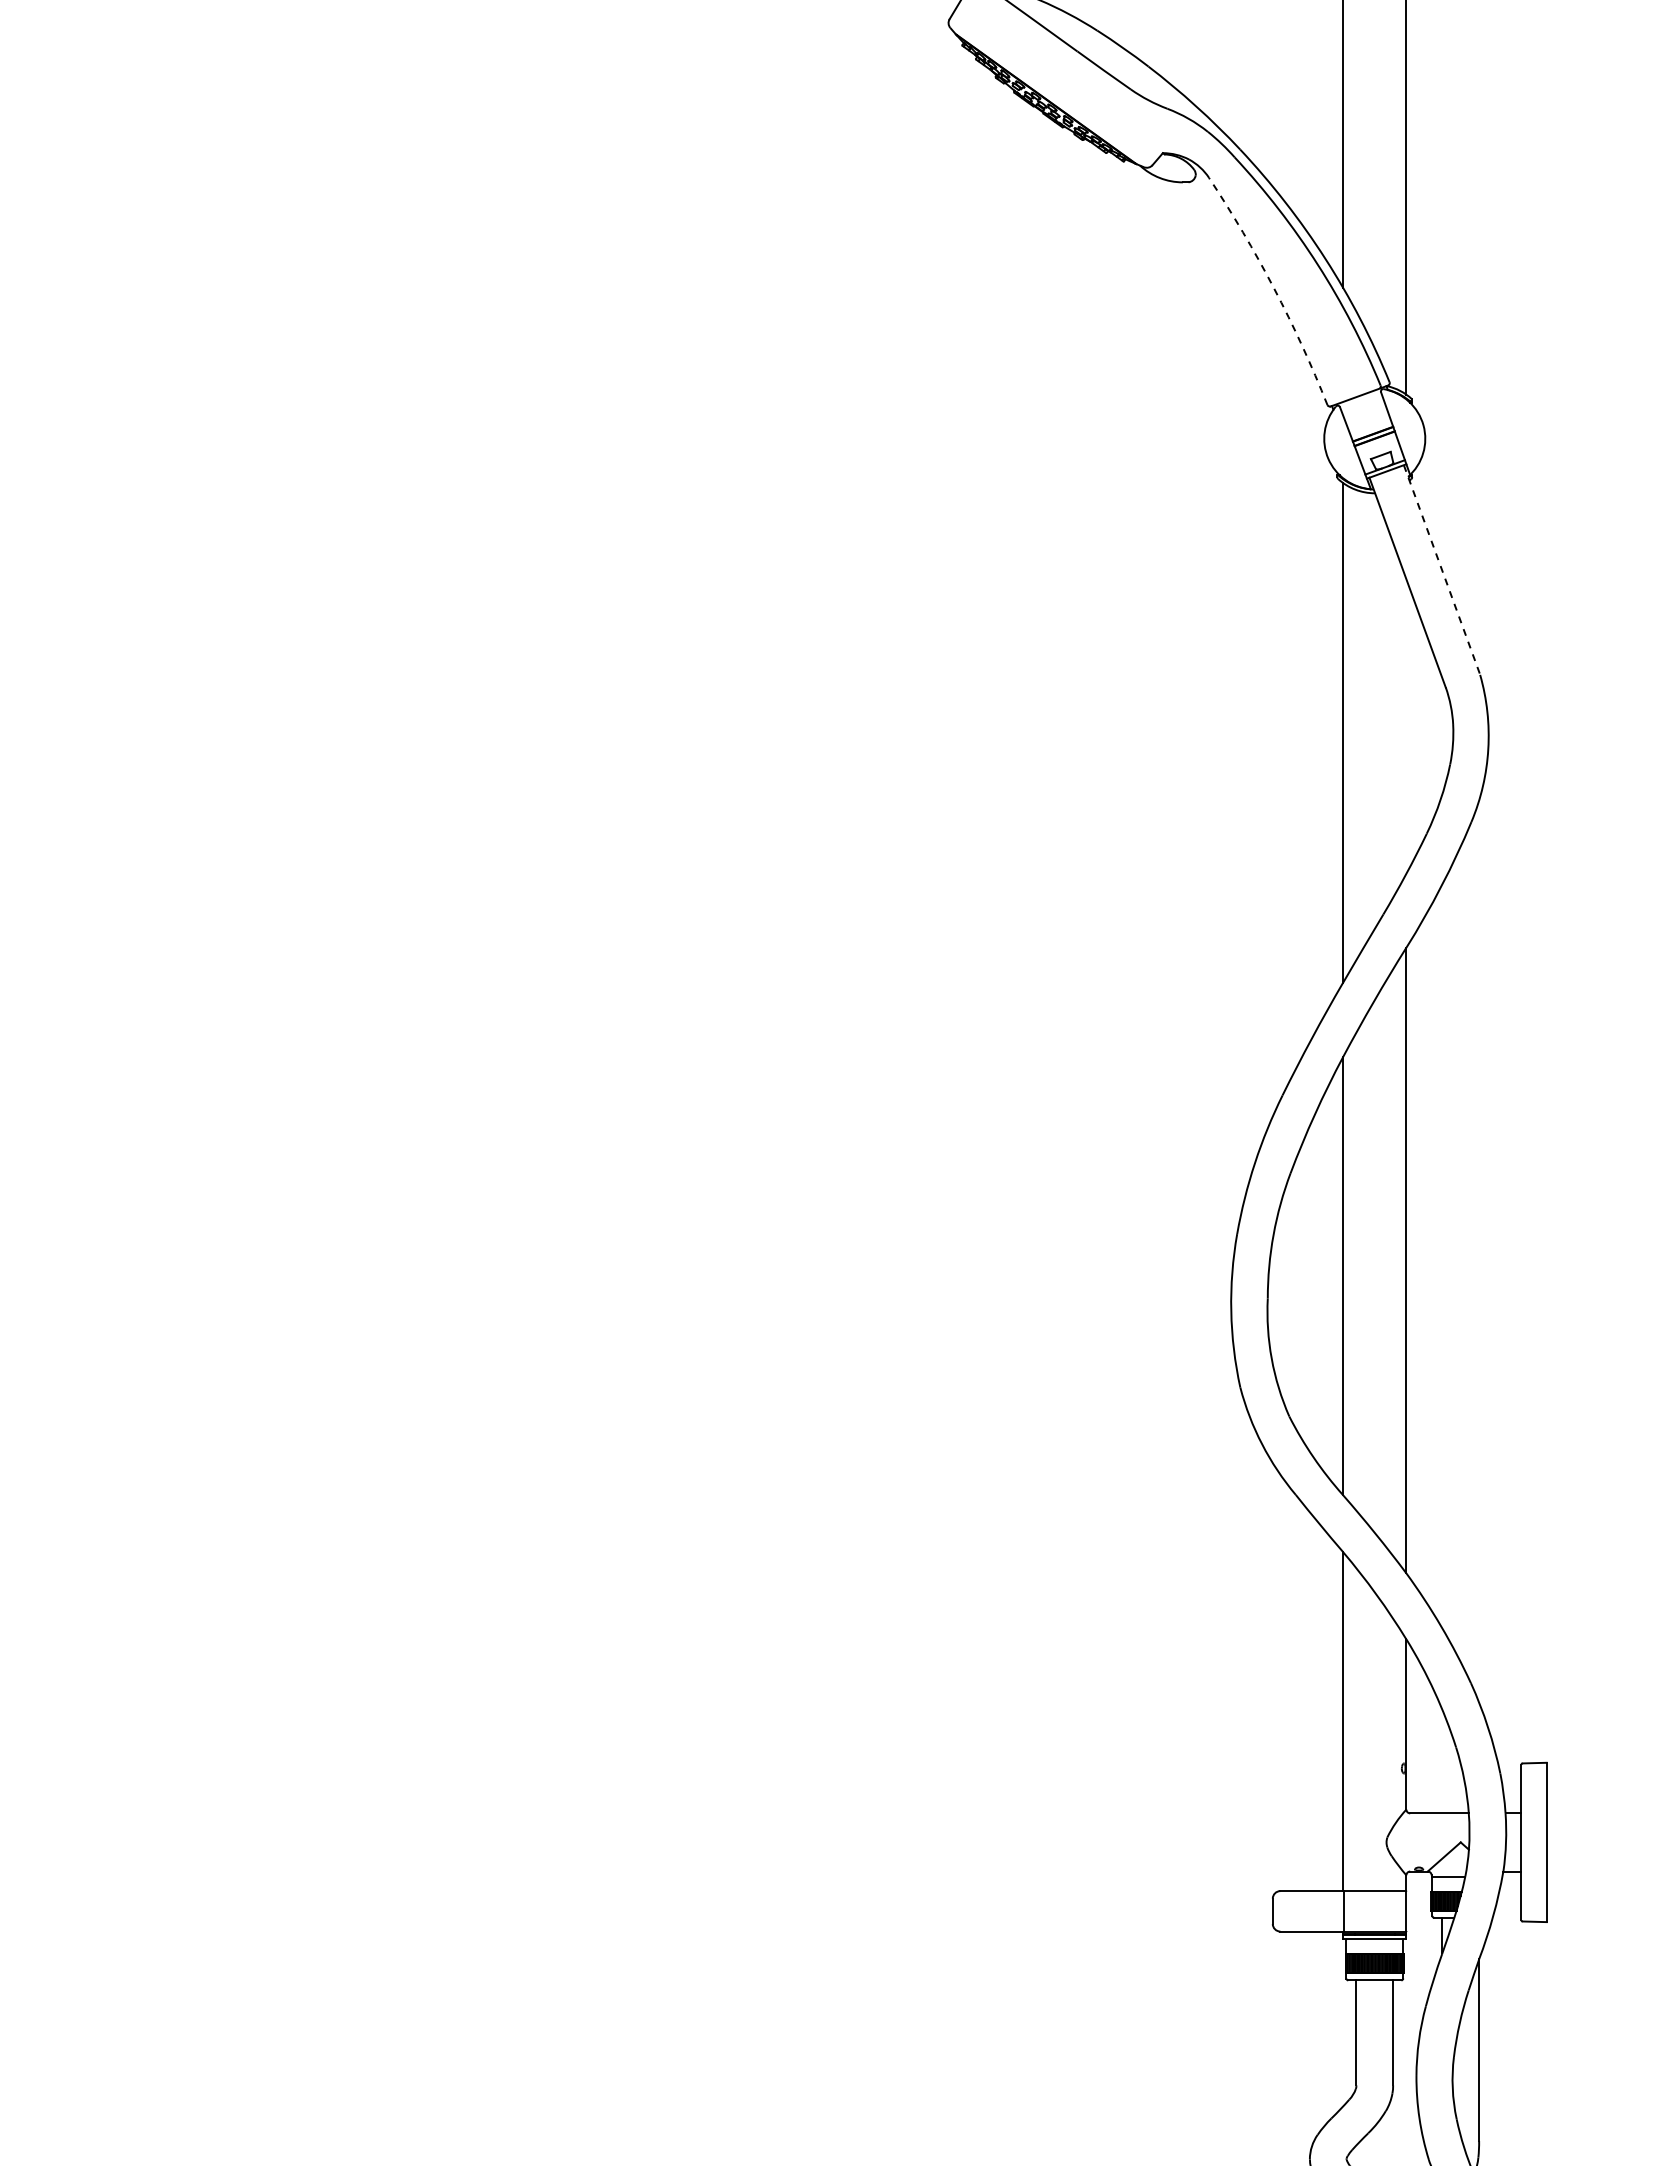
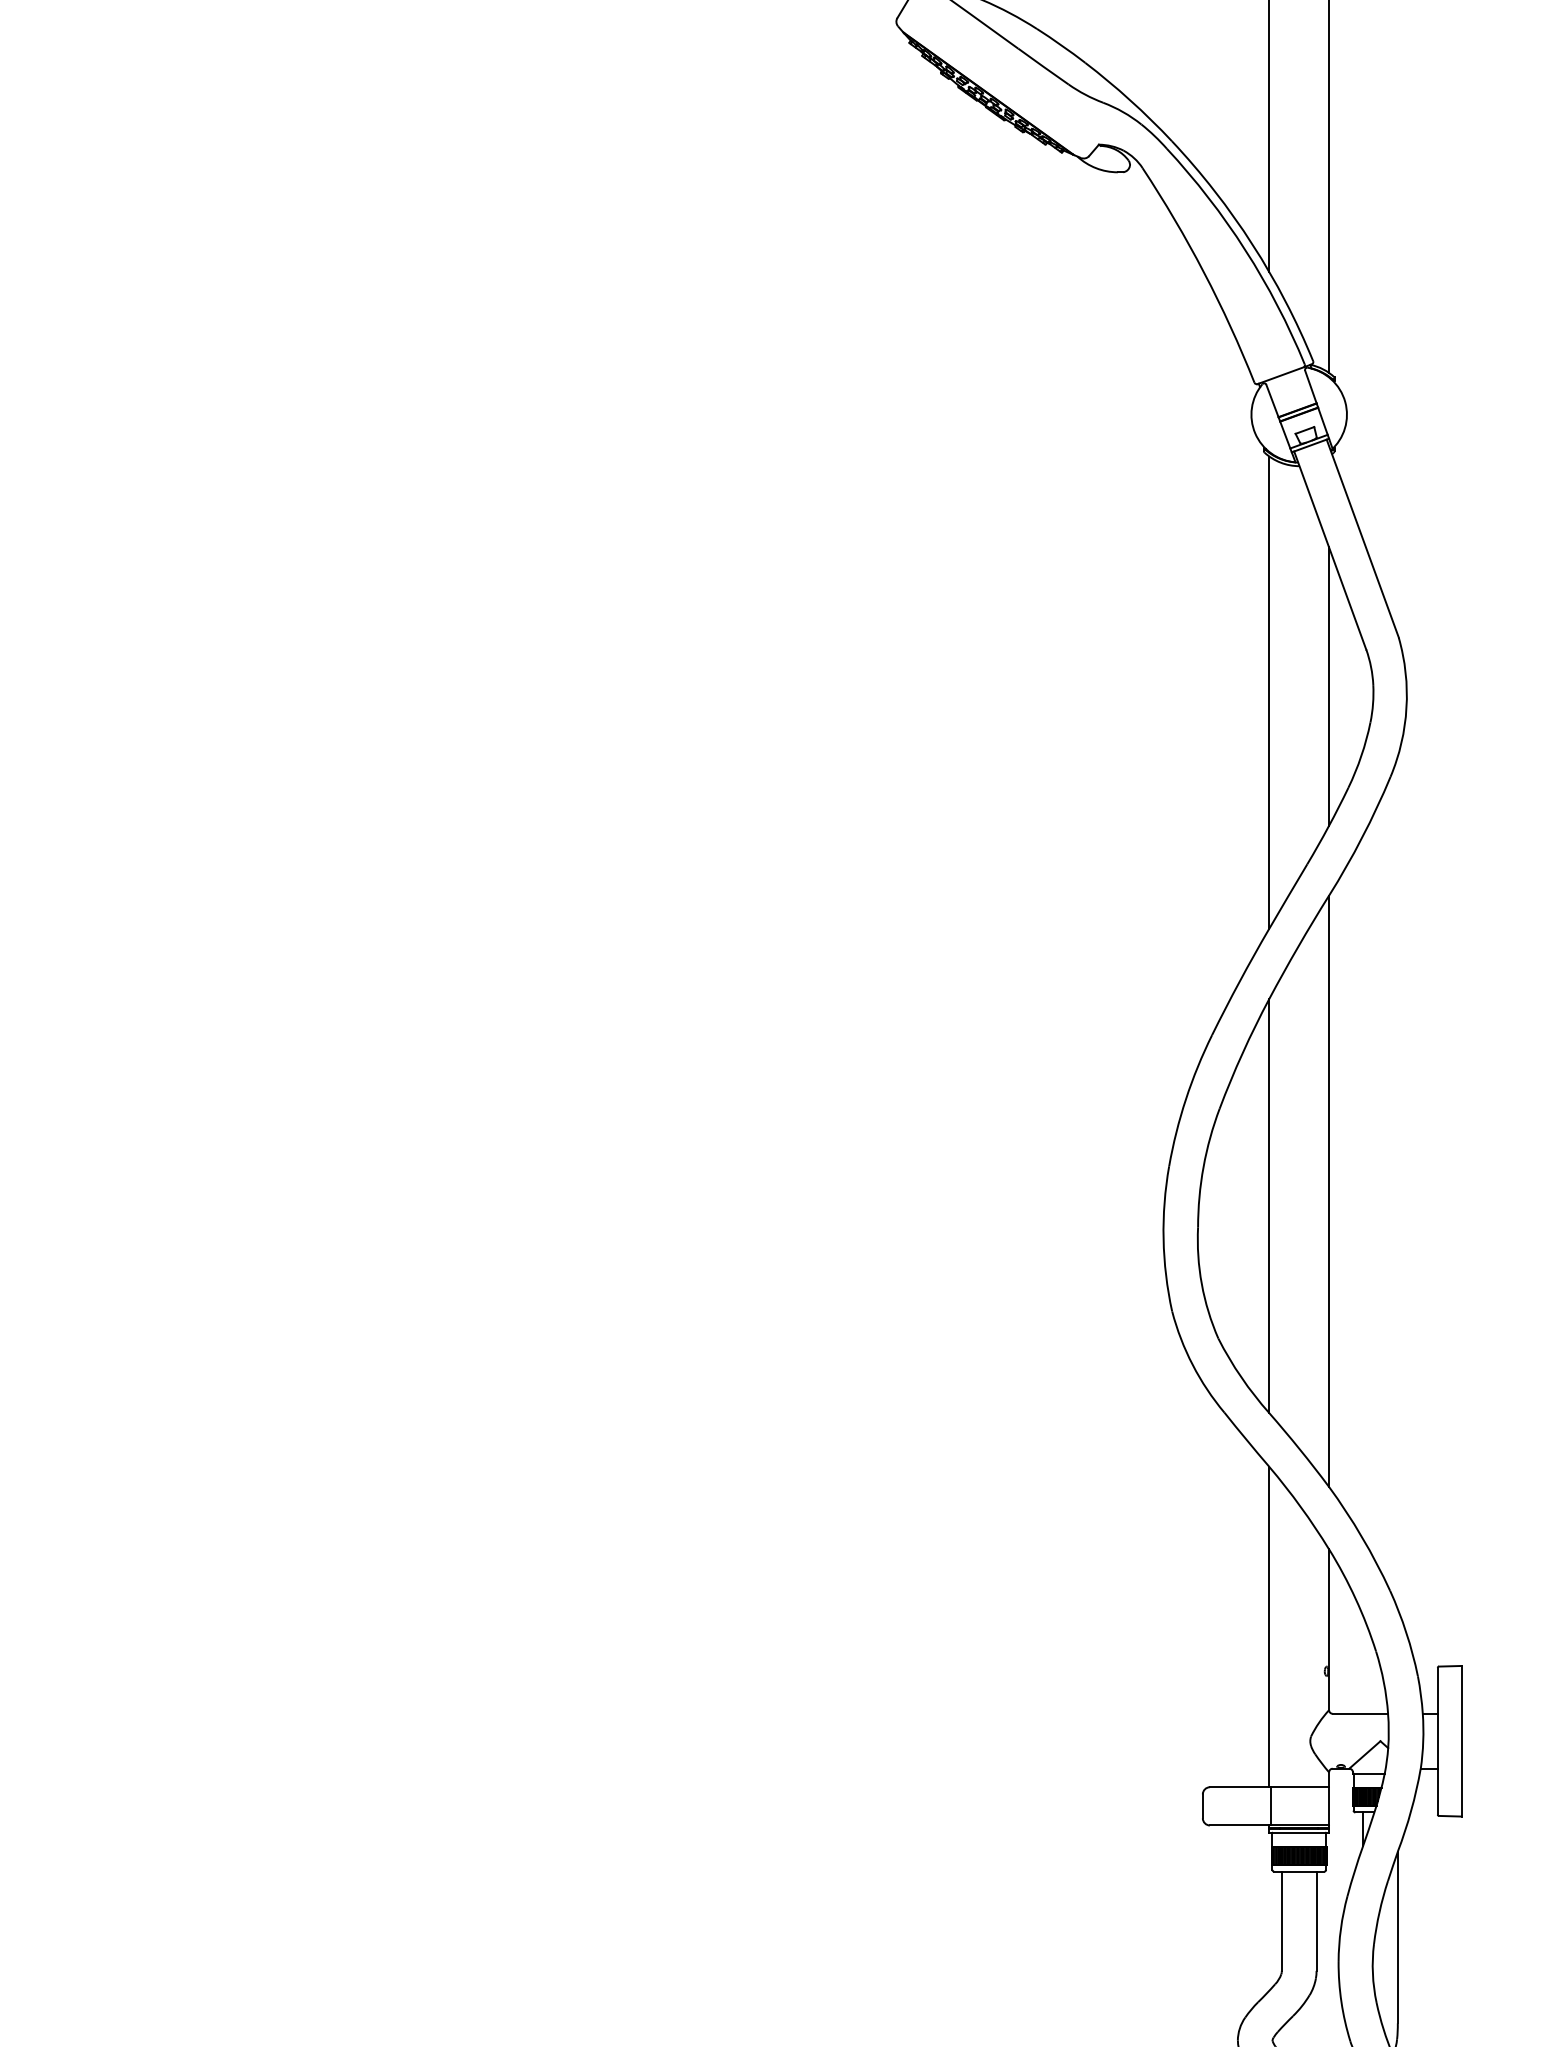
arc: (1274, 288) -> (1204, 272), dashed -> solid
line: (1442, 570) -> (1363, 539), dashed -> solid
line: (1406, 726) -> (1329, 686), added

